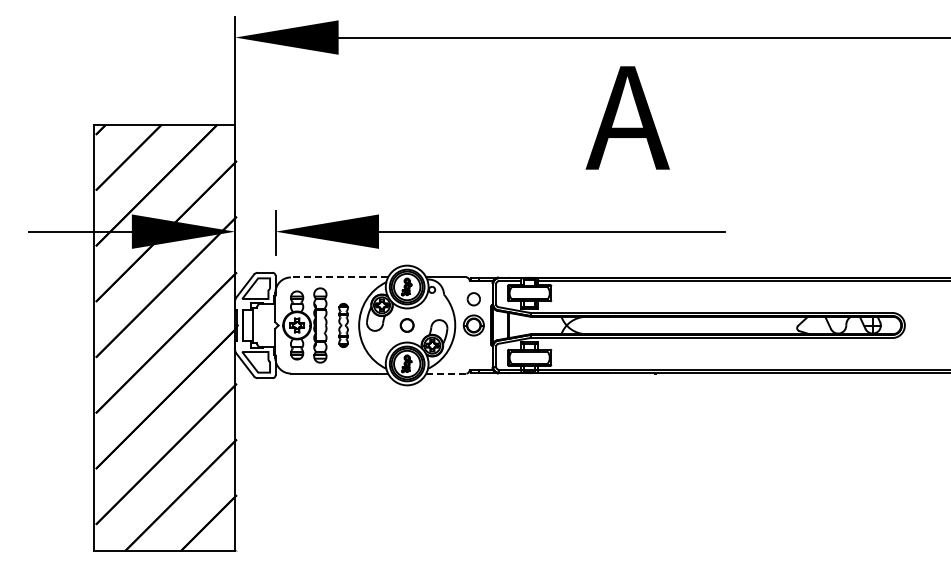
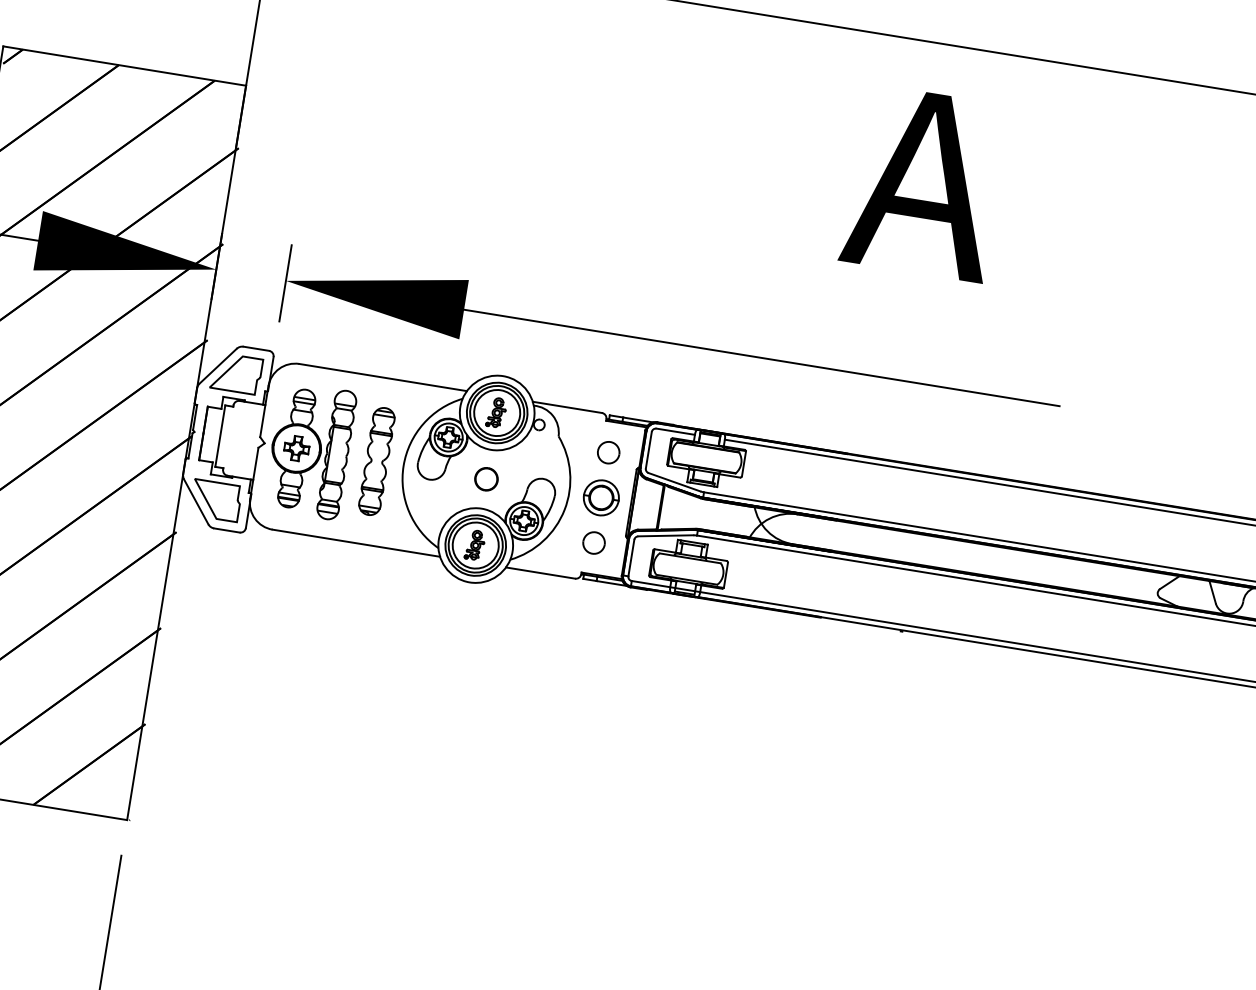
line: (339, 277) -> (383, 377), dashed -> solid
part: (343, 325) -> (376, 461), size x1.43
part: (473, 351) -> (593, 542), added
line: (446, 373) -> (540, 572), dashed -> solid

